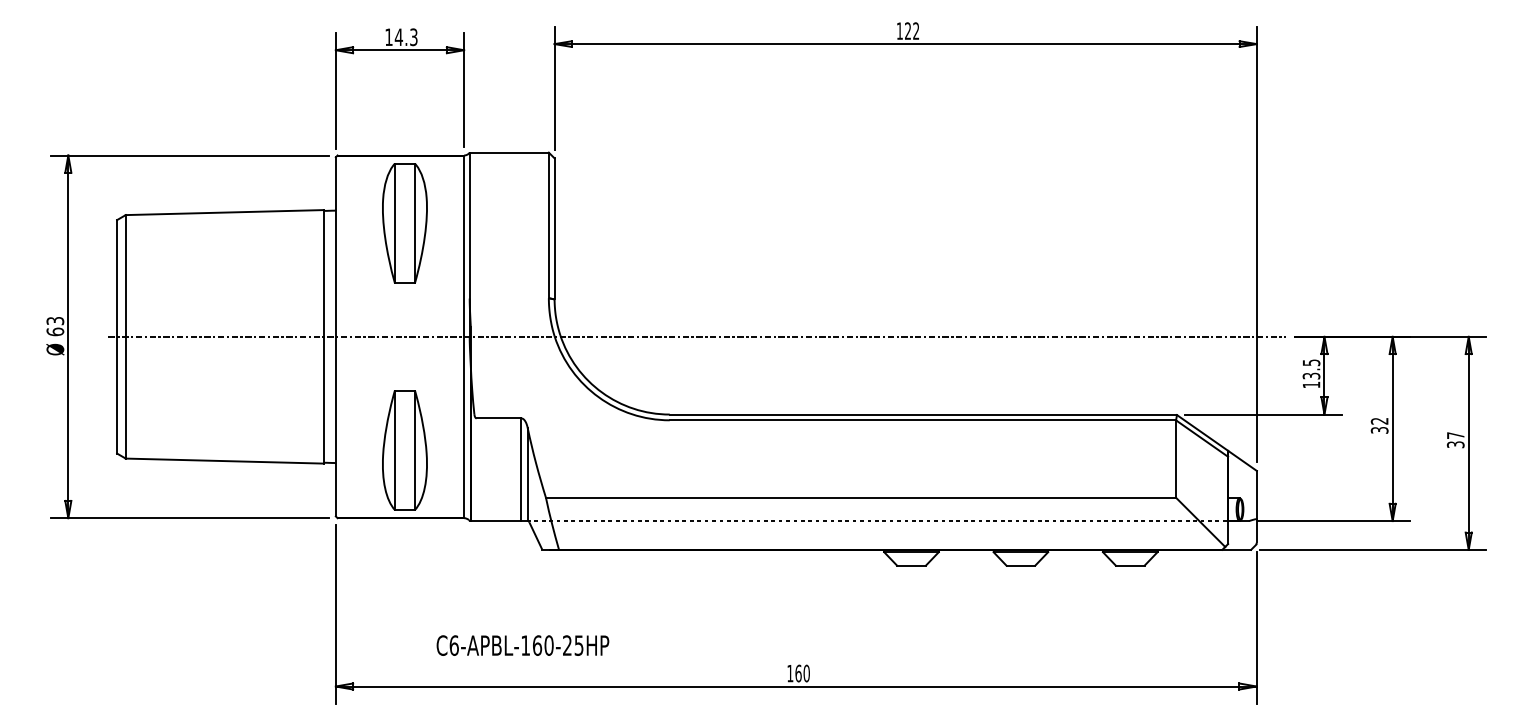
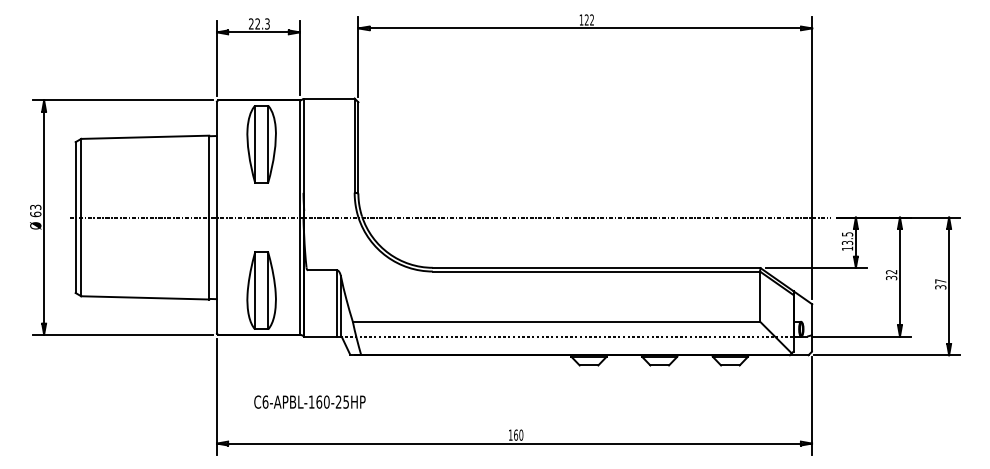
text: (393, 36) -> (254, 23), 14.3 -> 22.3
text: (522, 644) -> (309, 401), moved

